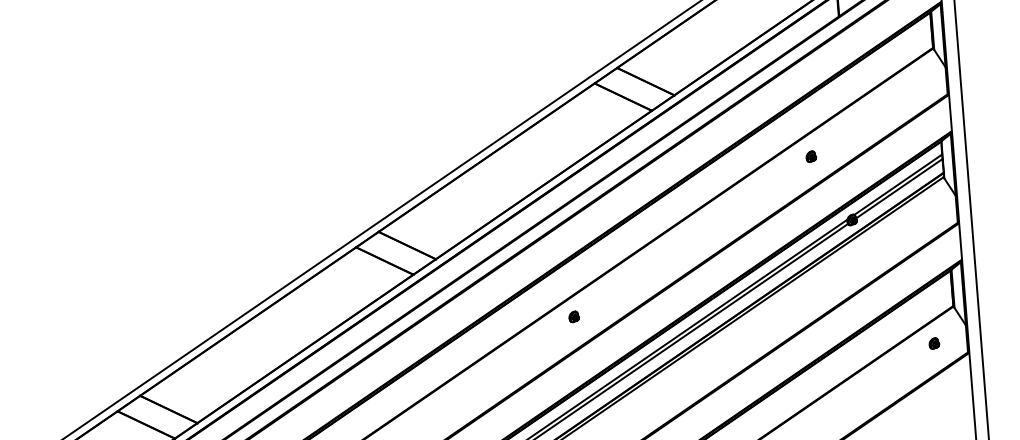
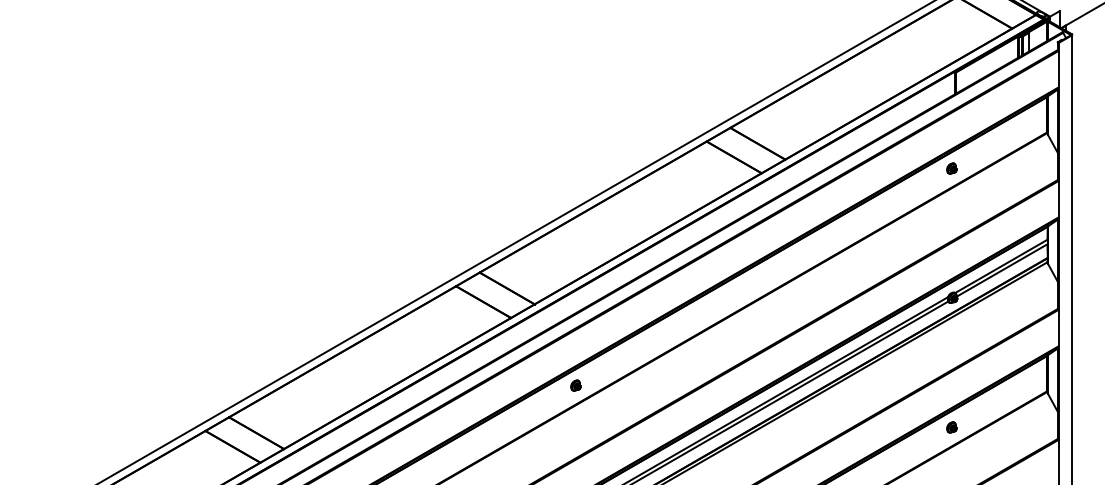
part: (810, 156) -> (951, 168), moved
part: (573, 316) -> (575, 385), moved
part: (933, 343) -> (951, 427), moved

